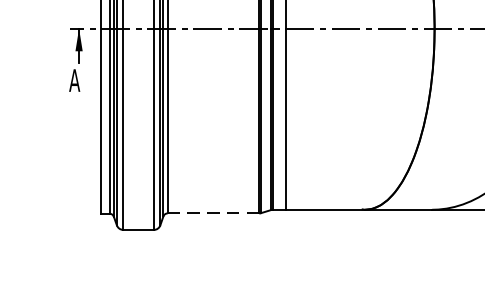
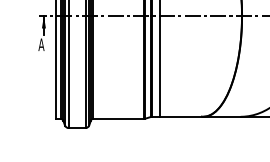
line: (212, 212) -> (118, 118), dashed -> solid

